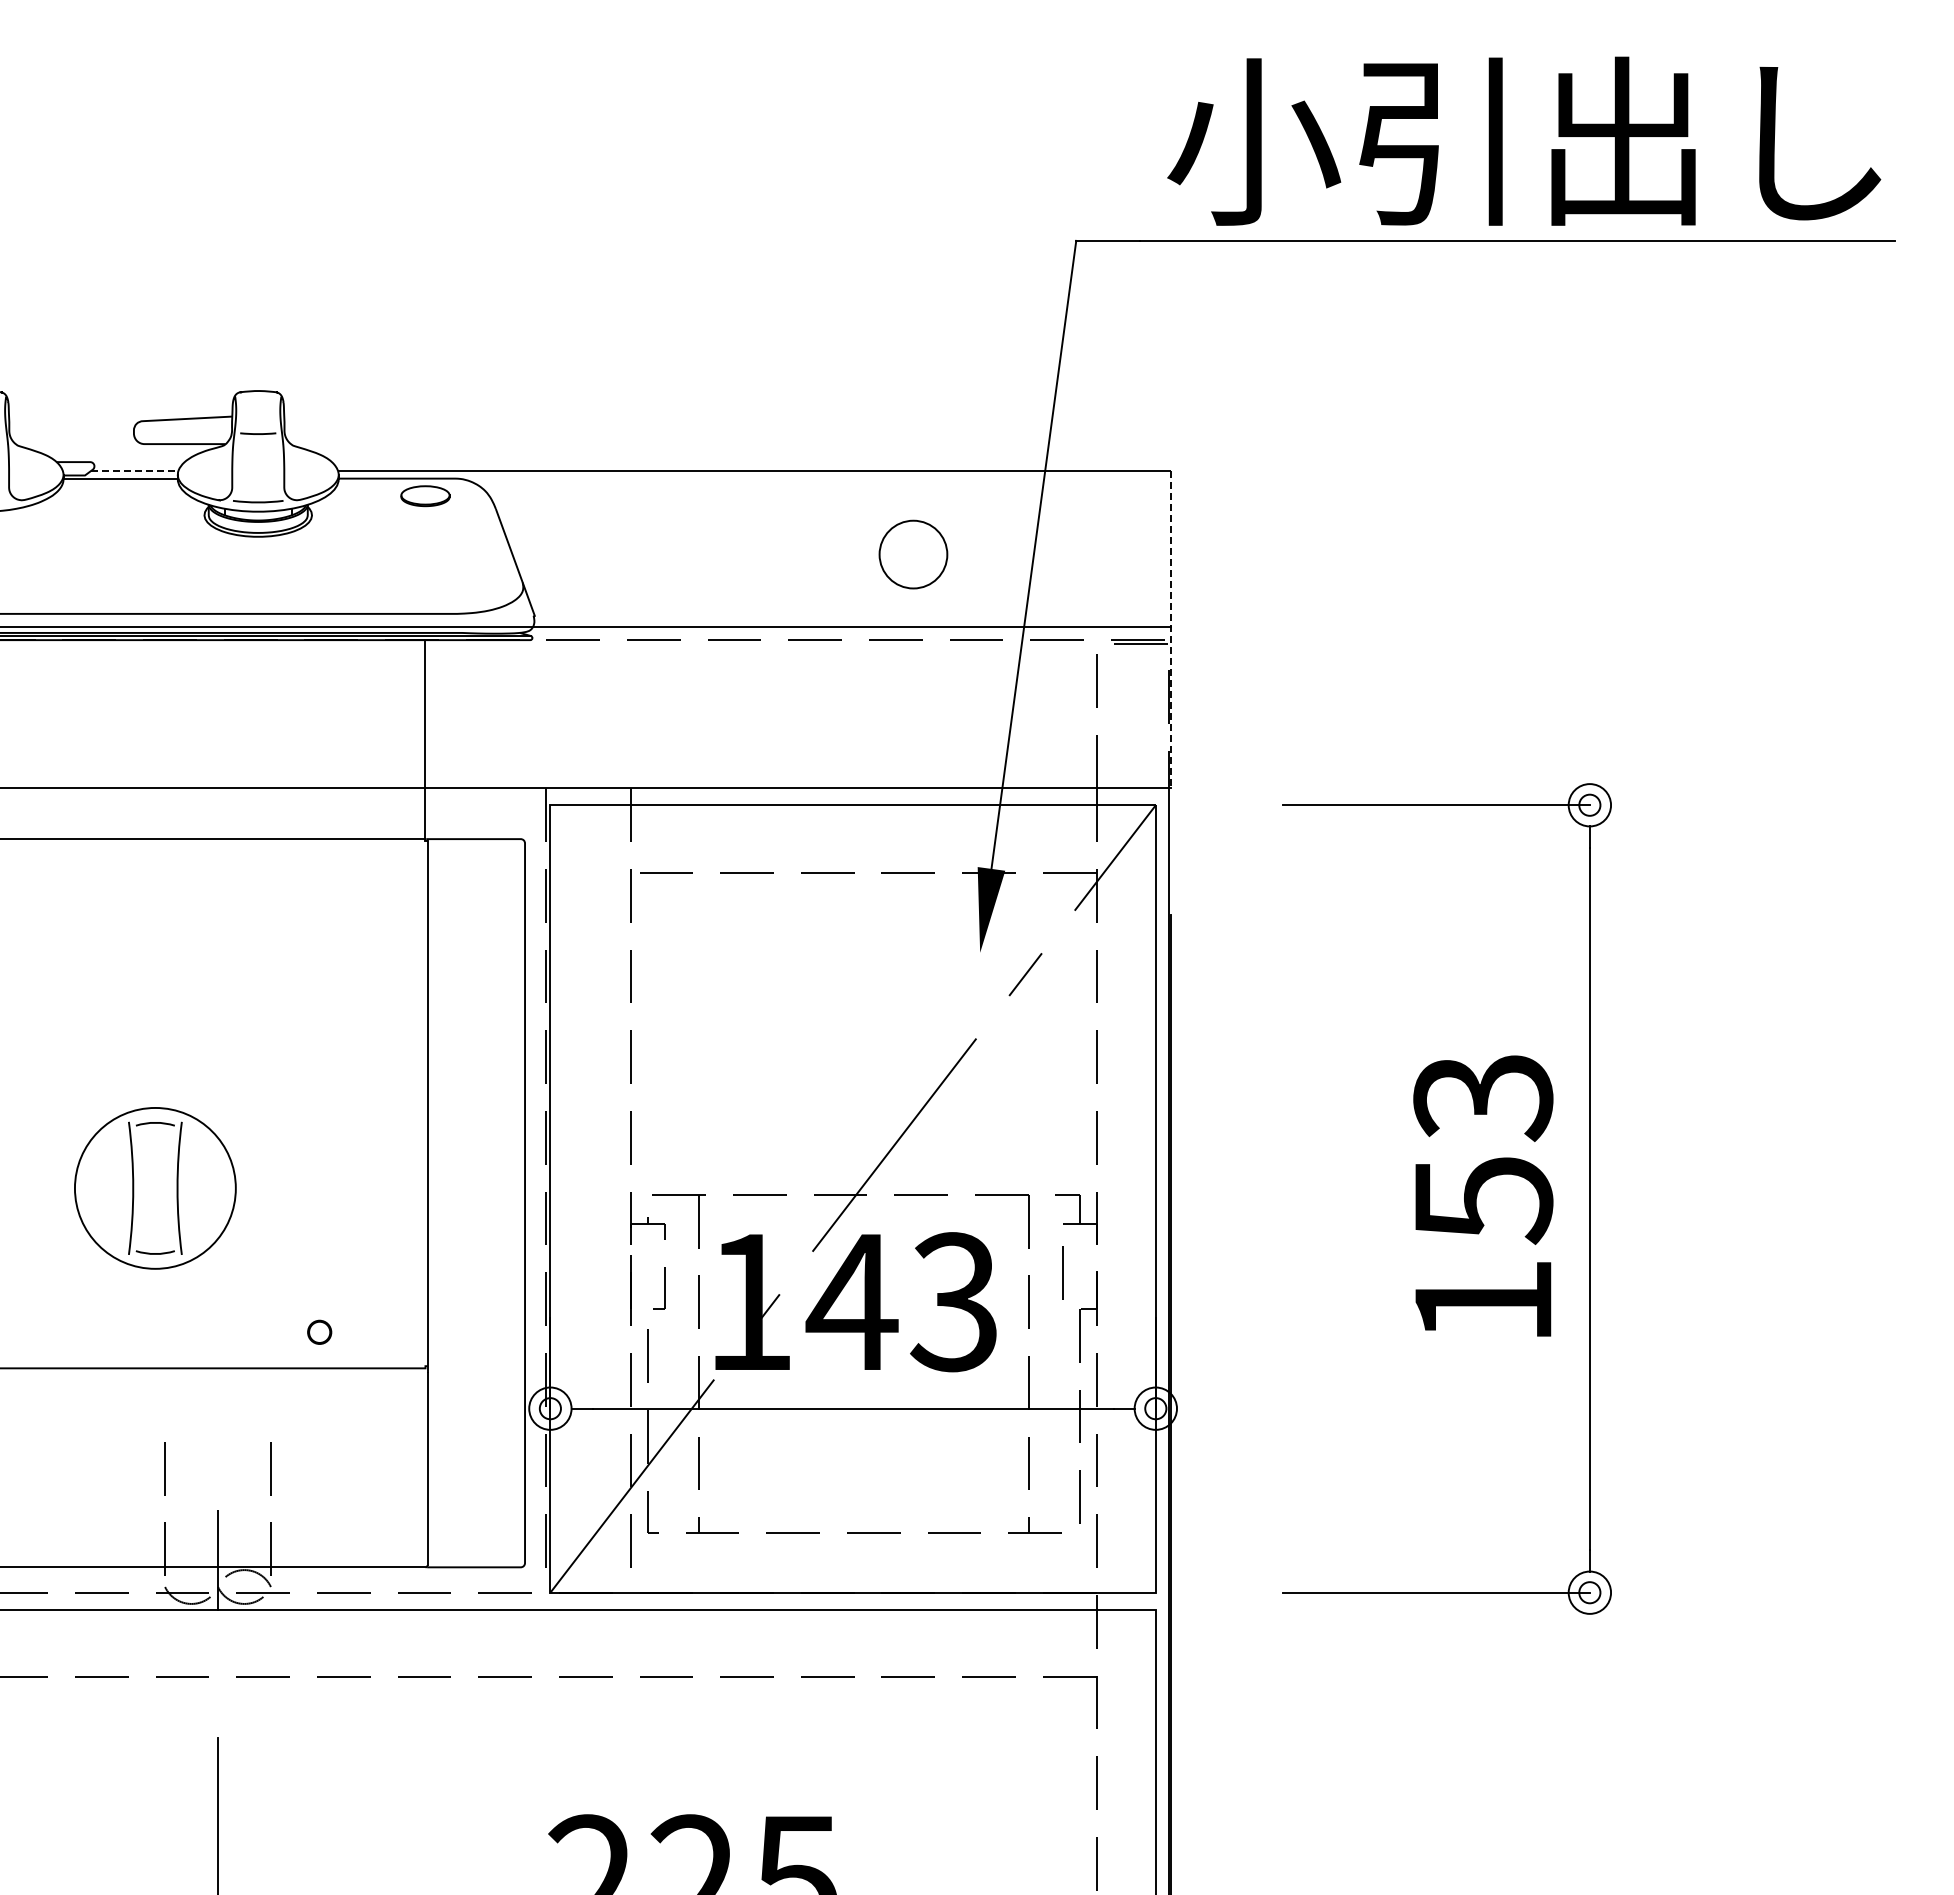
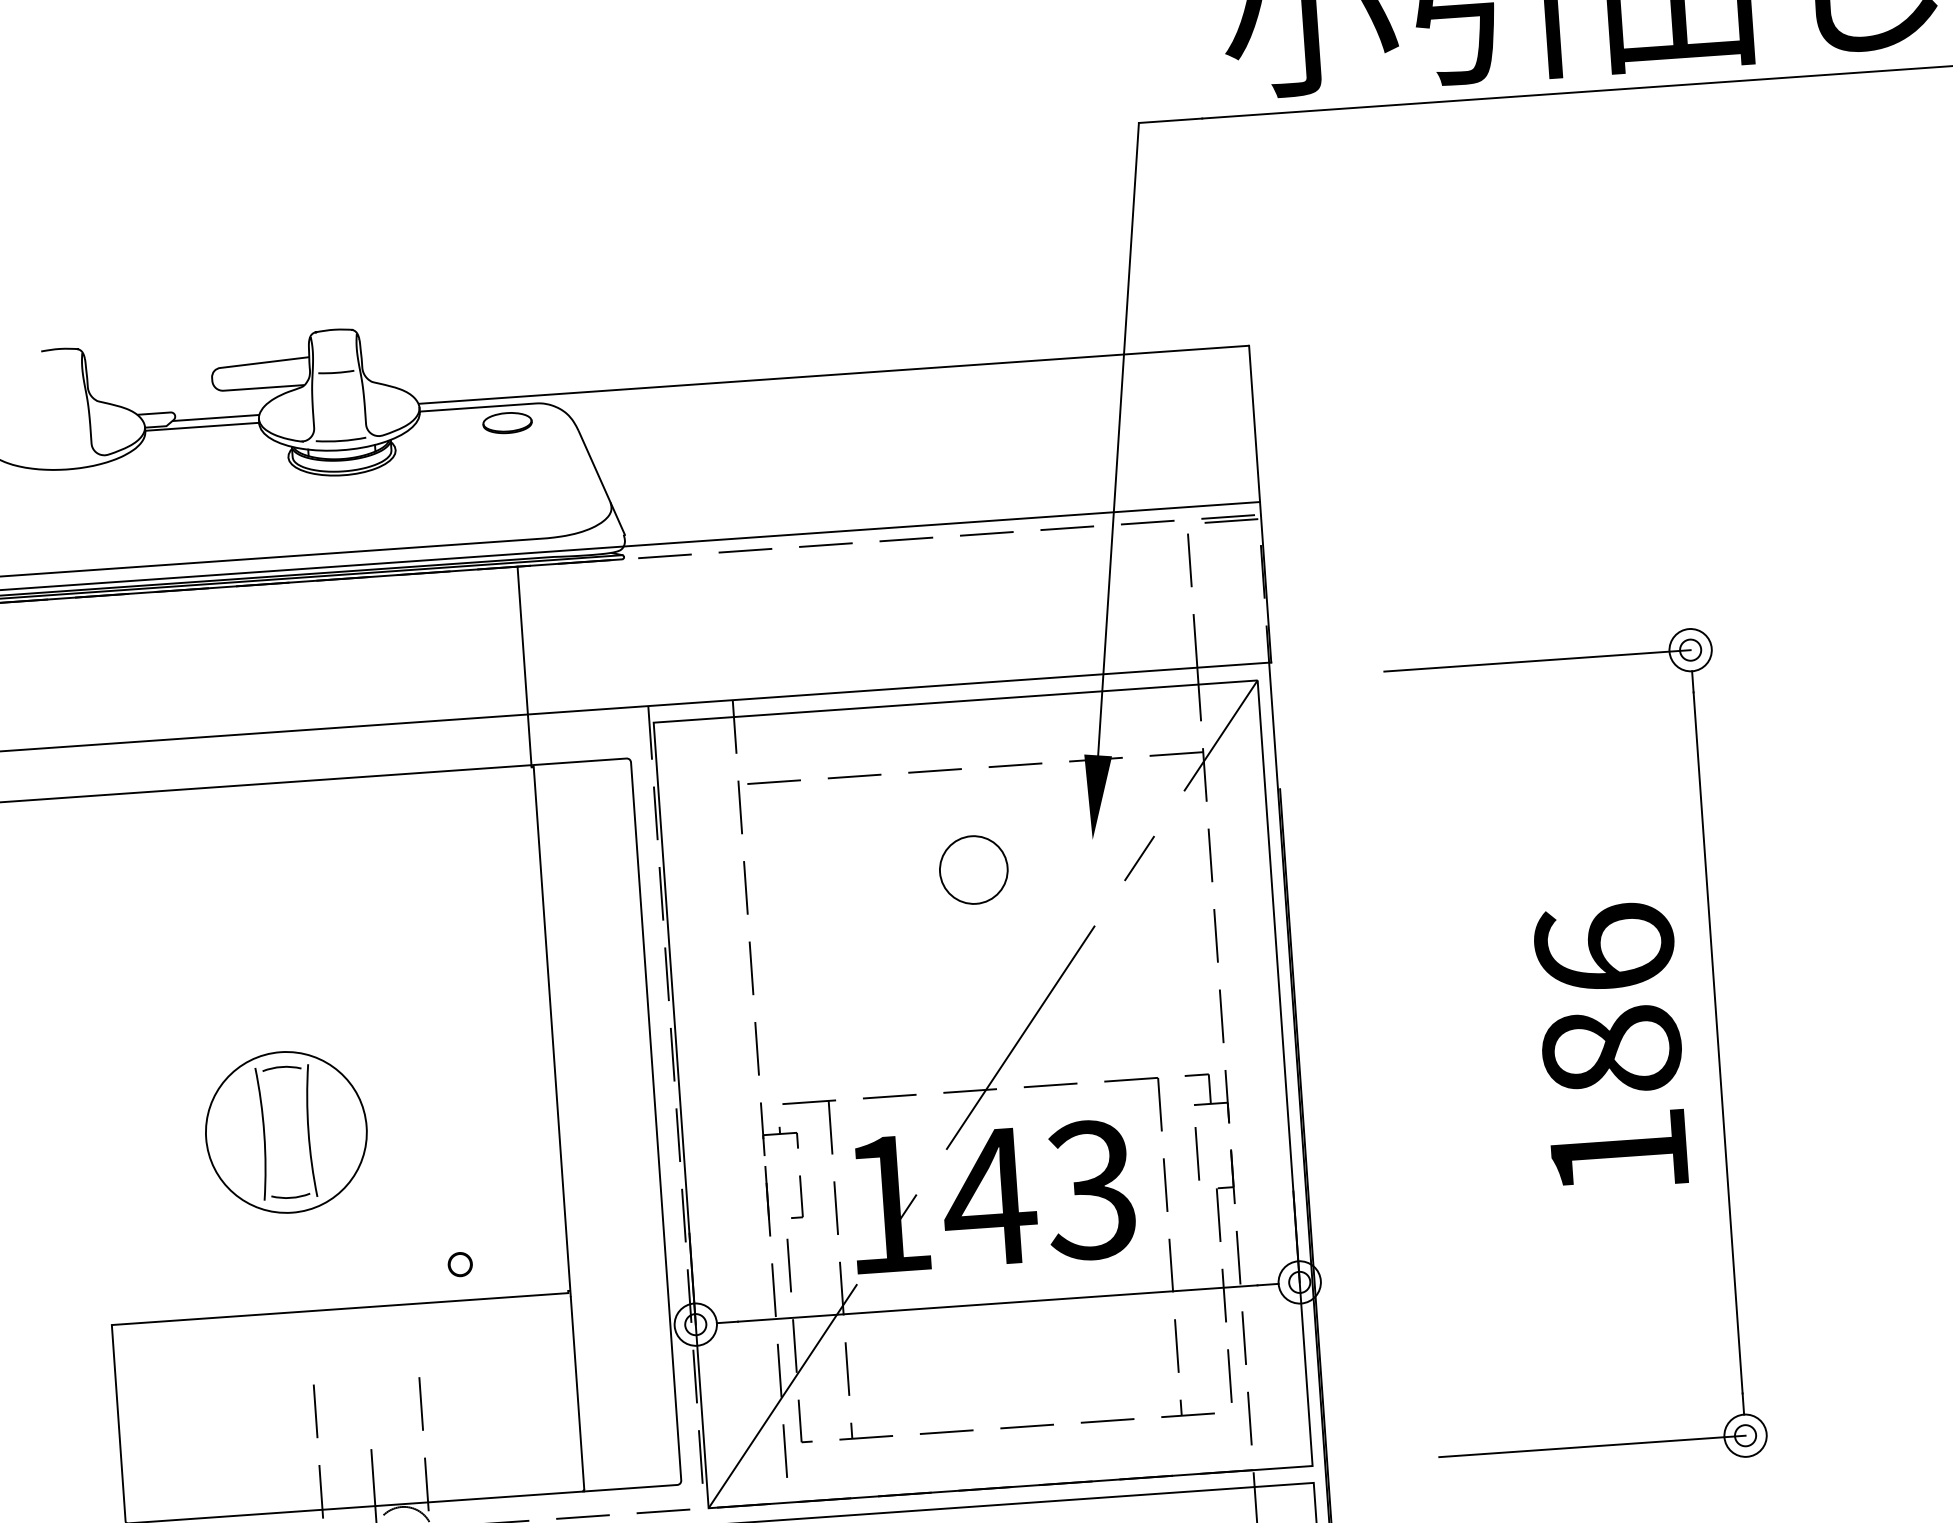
line: (134, 470) -> (215, 417), dashed -> solid
circle: (913, 554) -> (973, 869), moved
line: (1170, 629) -> (1260, 504), dashed -> solid
text: (1483, 1149) -> (1608, 1000), 153 -> 186

